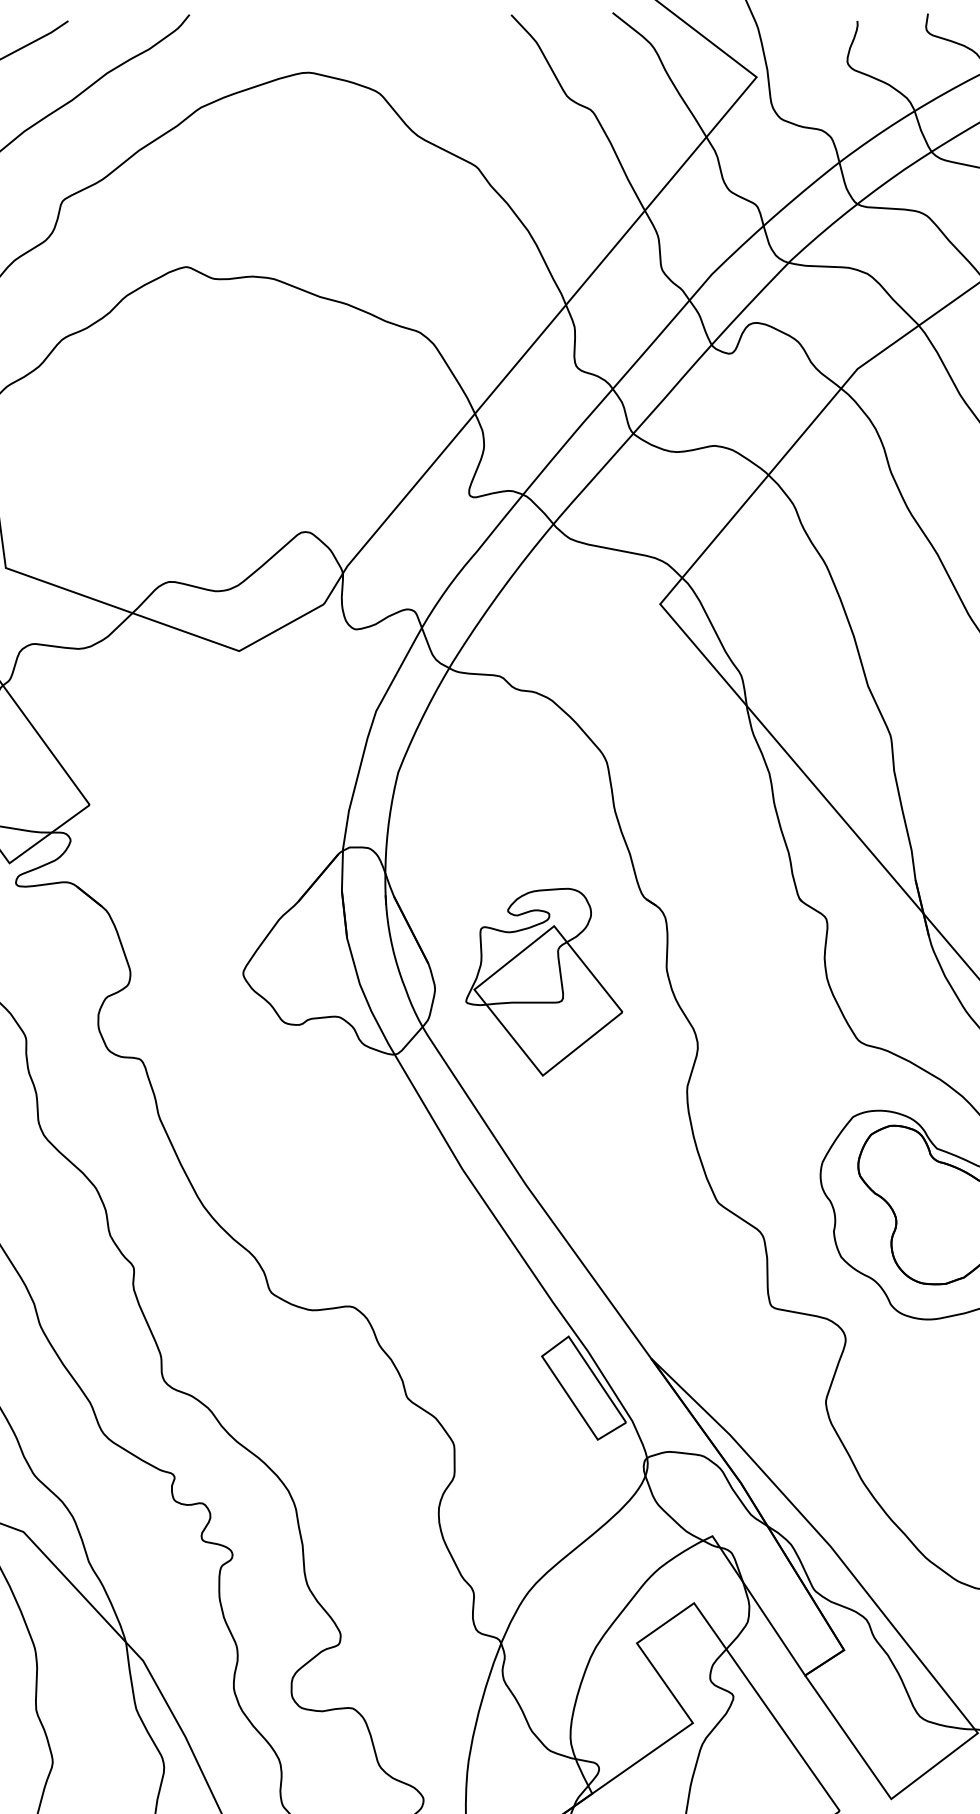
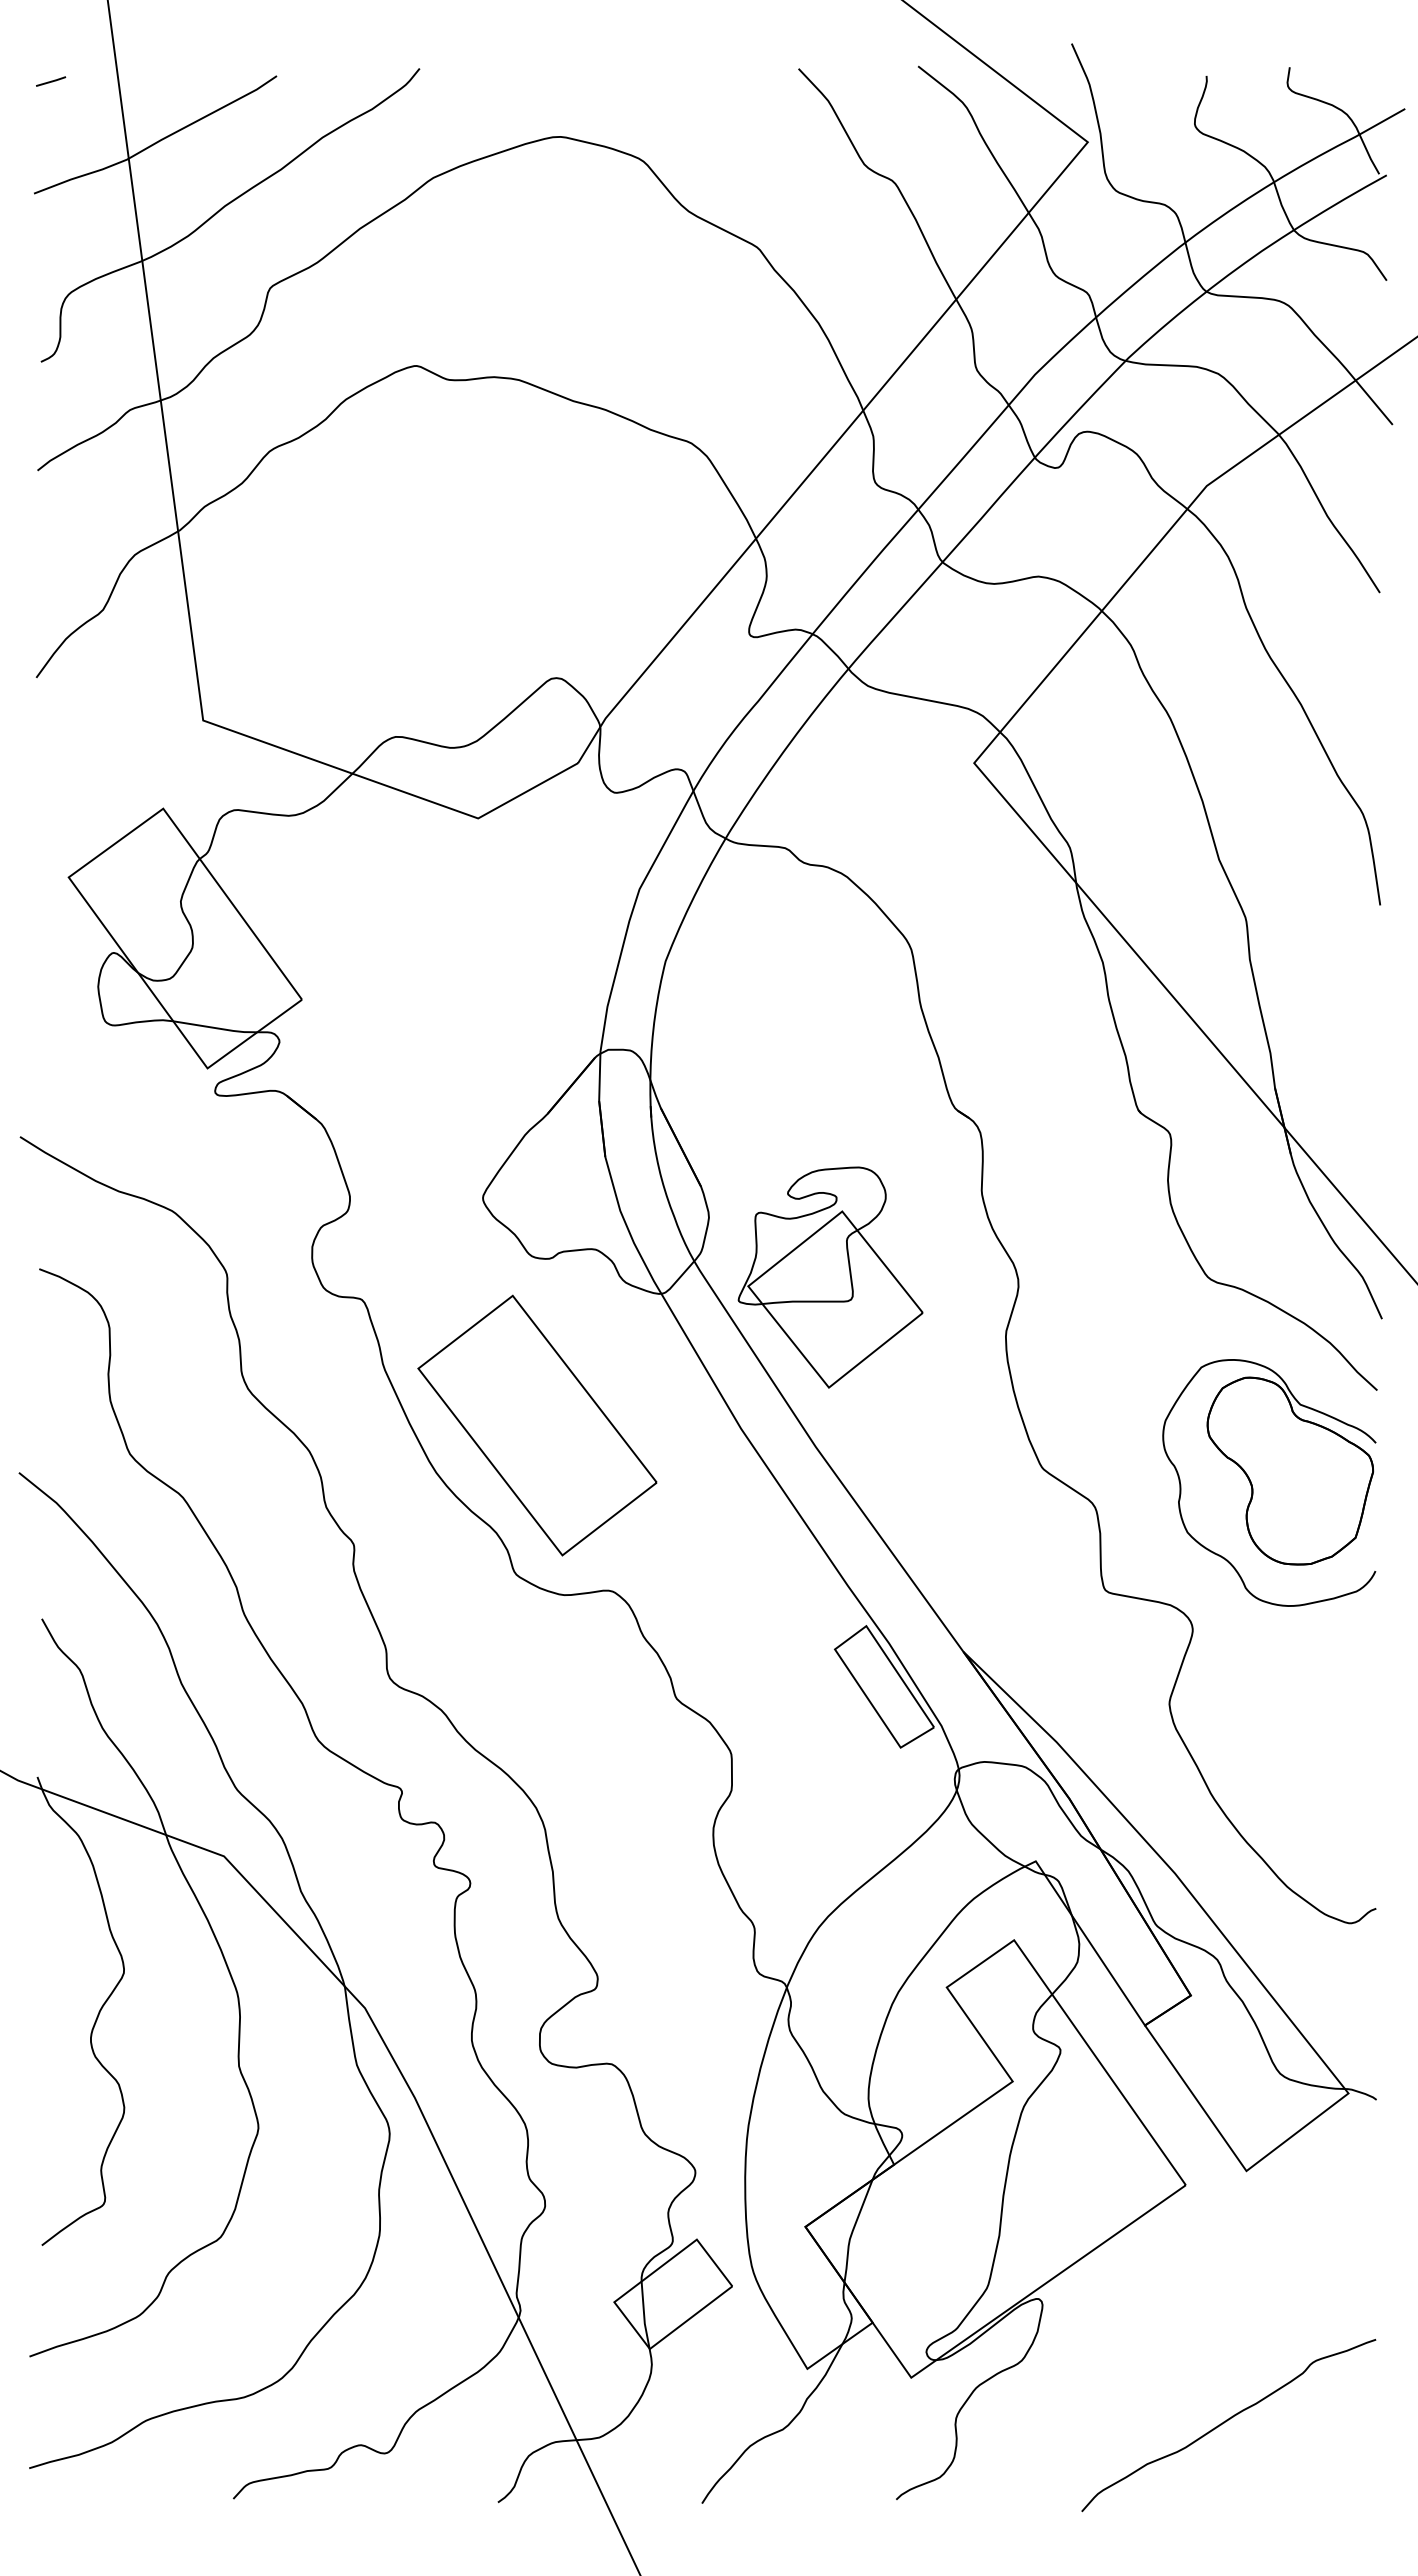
part: (544, 982) -> (830, 1277), moved
part: (289, 1166) -> (537, 1425), added

